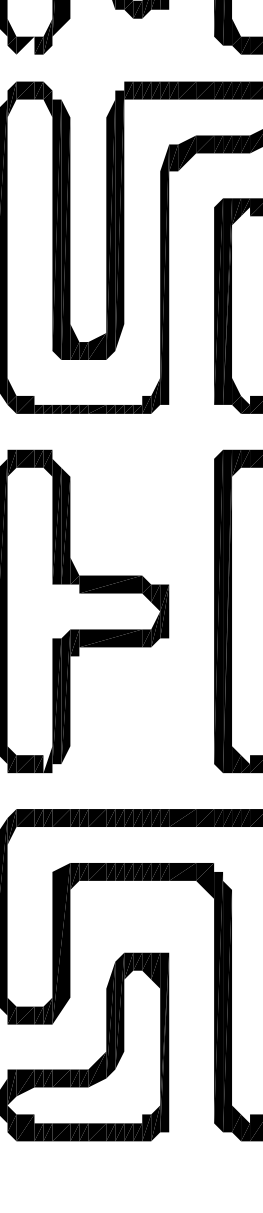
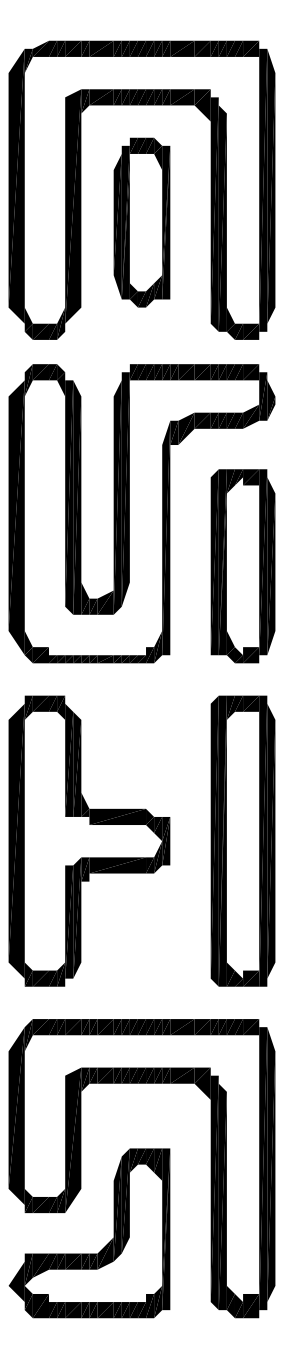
fill: (25, 45) -> (40, 331), added
fill: (48, 759) -> (61, 974), added

